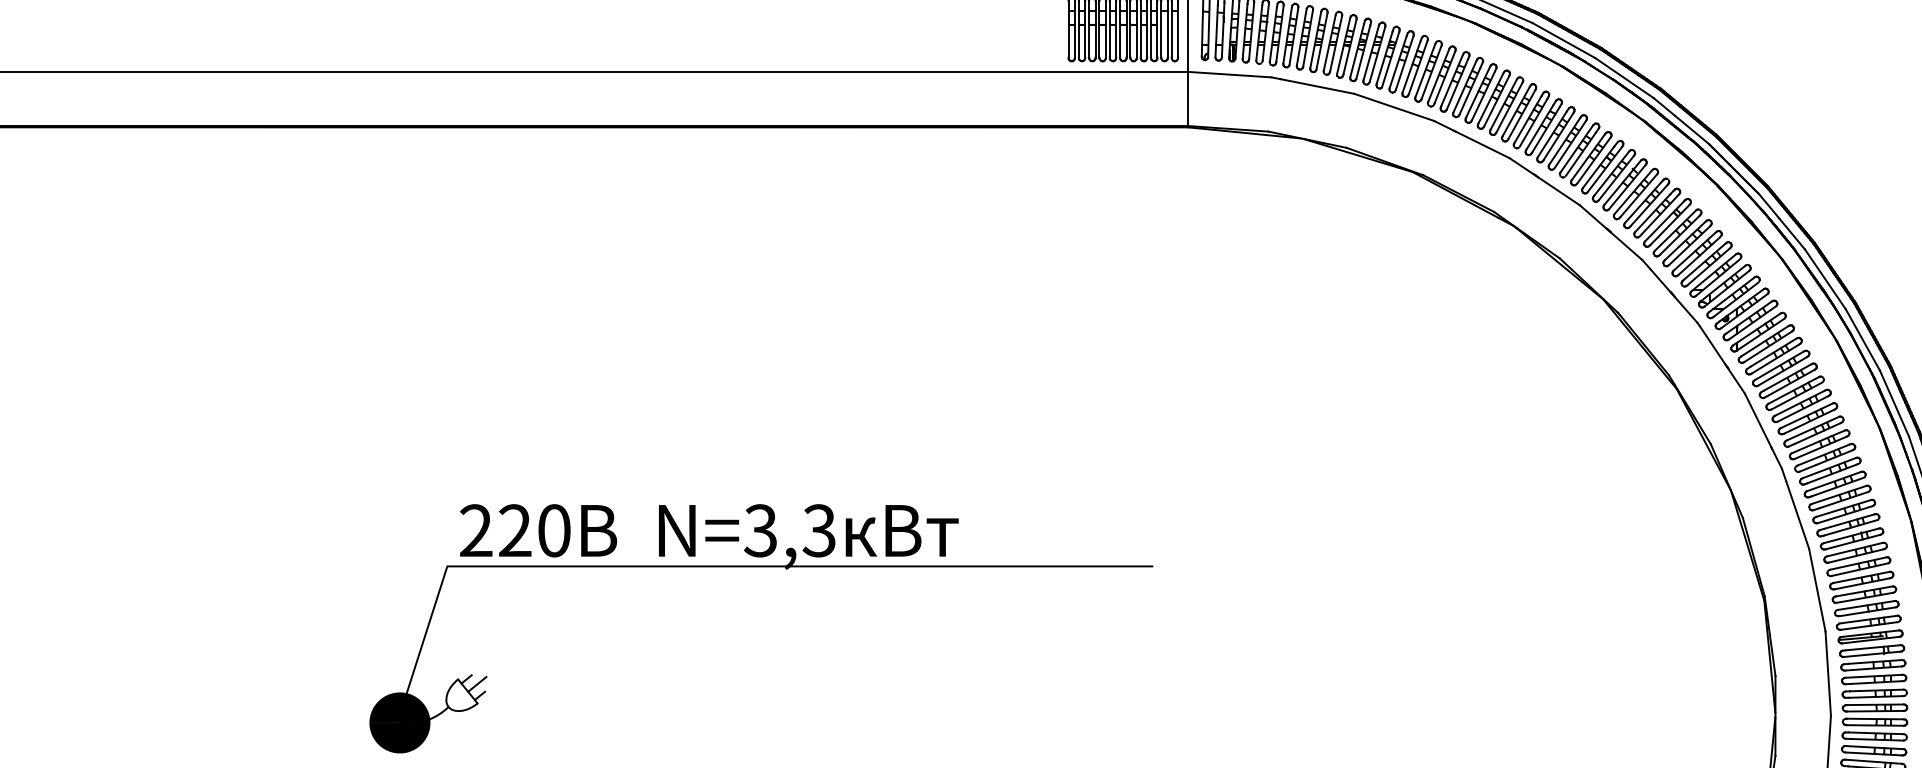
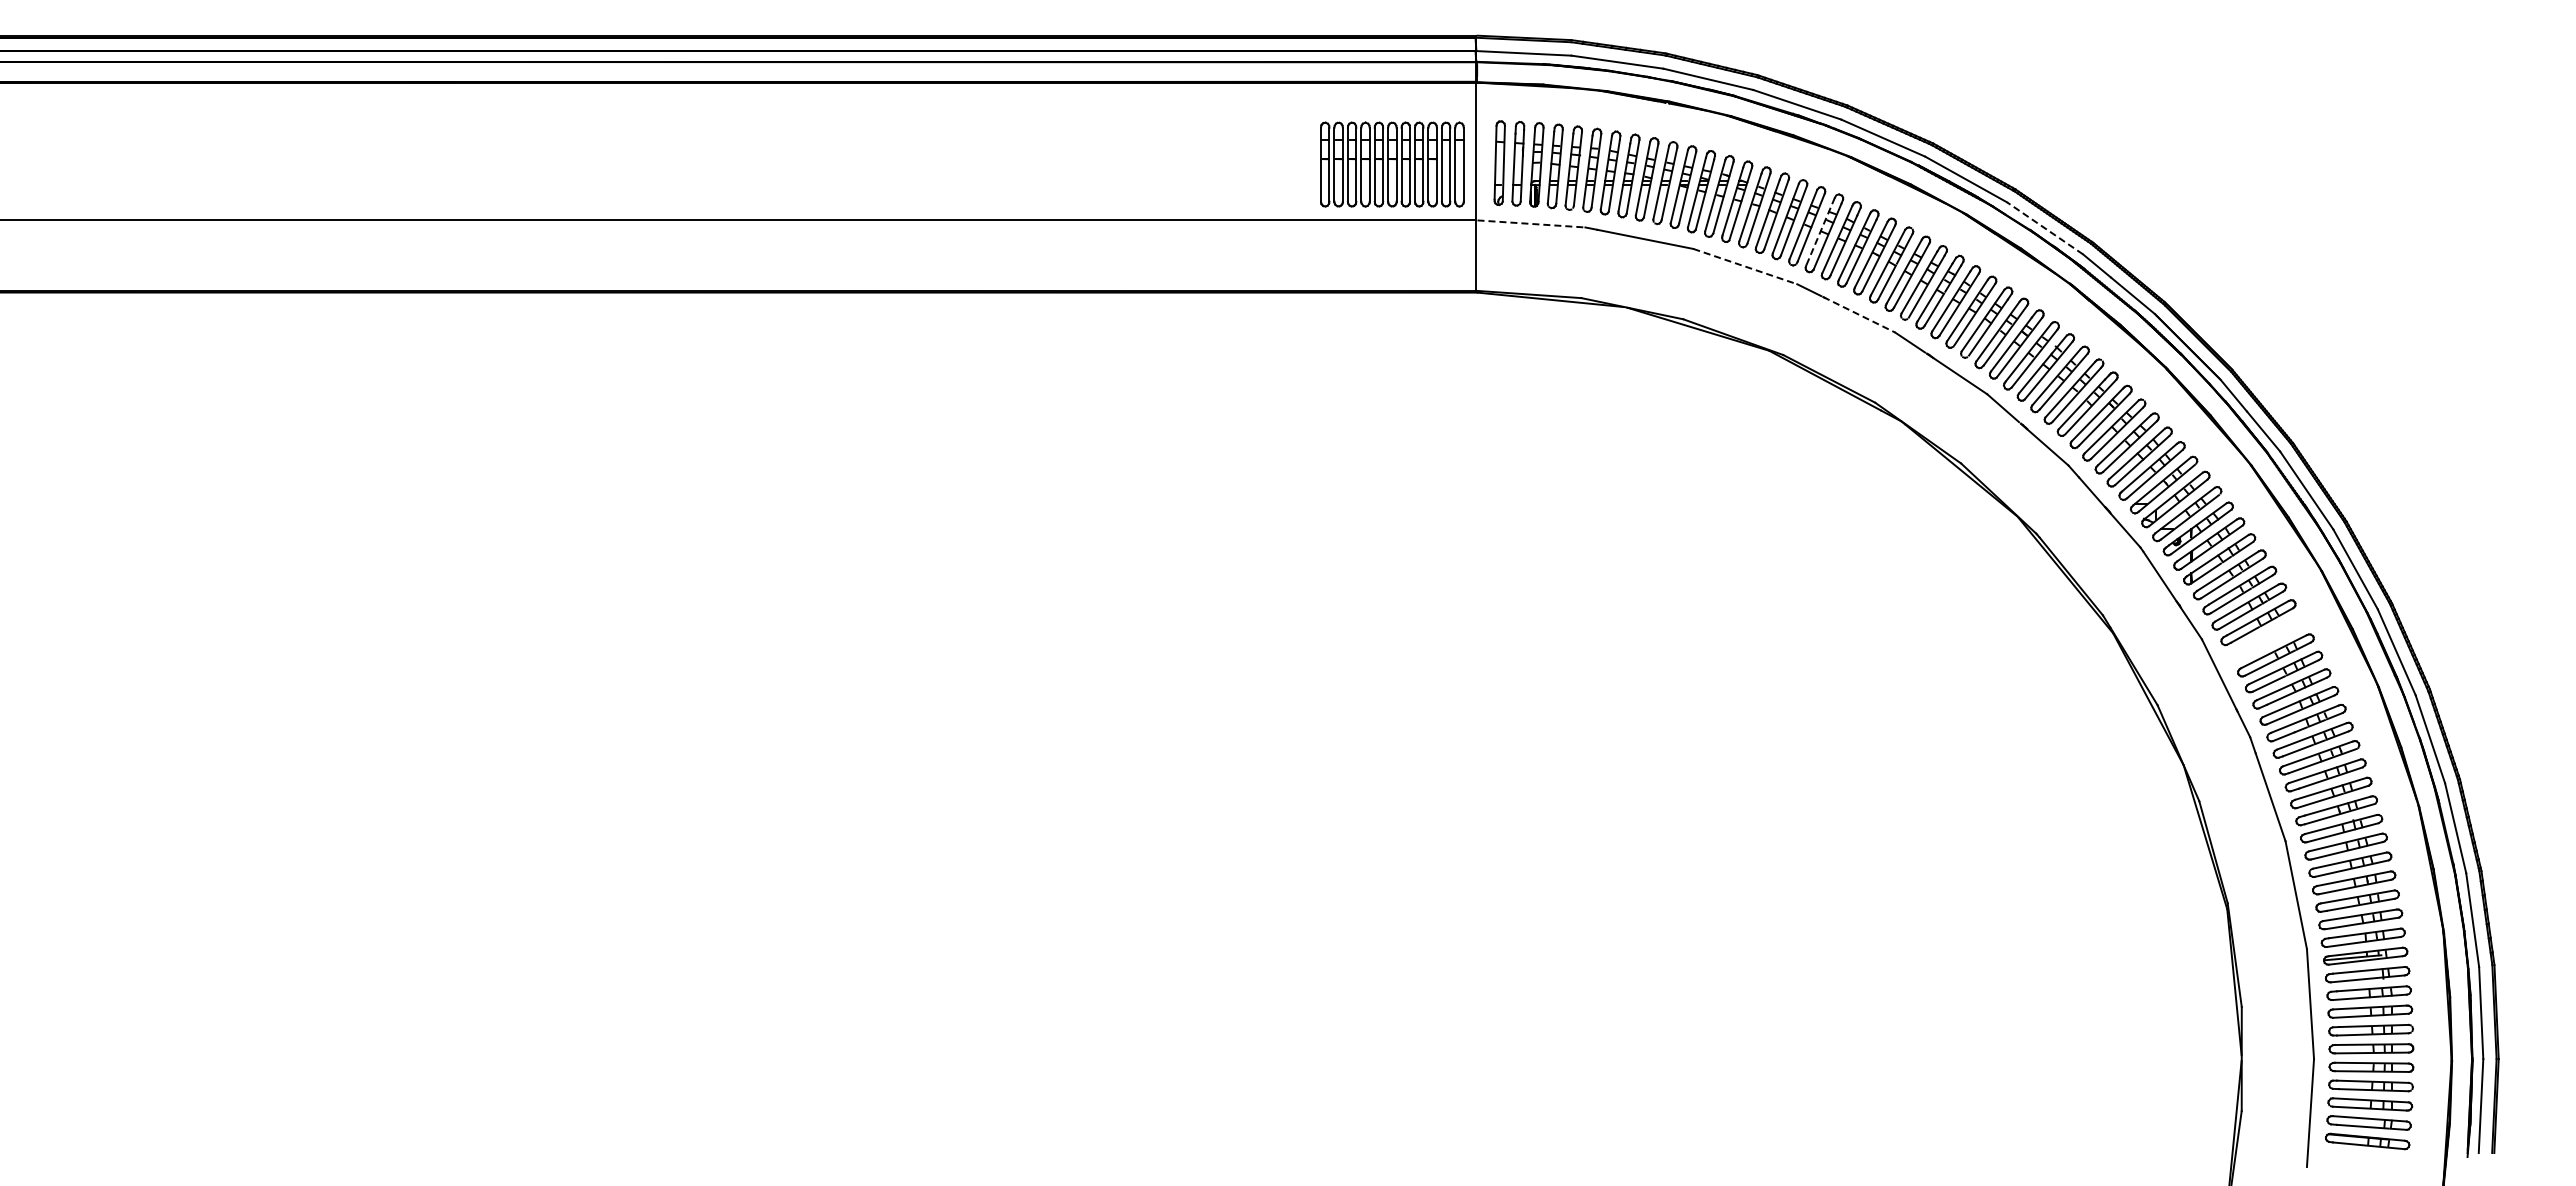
line: (1230, 74) -> (1531, 223), solid -> dashed
line: (1624, 78) -> (2044, 228), solid -> dashed
line: (1452, 80) -> (1820, 231), solid -> dashed
line: (1394, 107) -> (1745, 266), solid -> dashed
line: (1481, 144) -> (1859, 315), solid -> dashed
part: (1795, 392) -> (2267, 638), removed
part: (761, 567) -> (920, 865), removed

